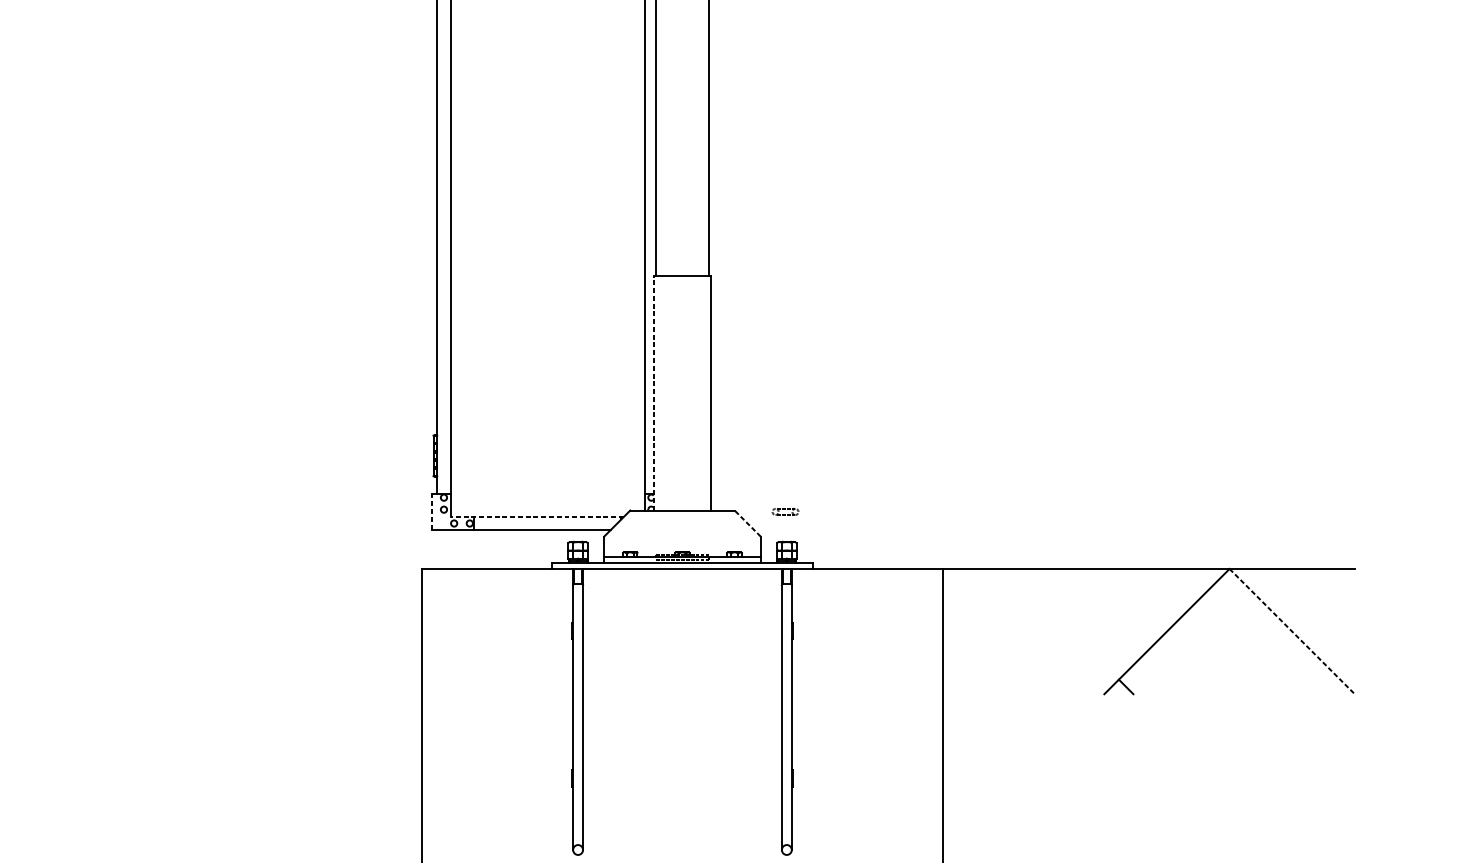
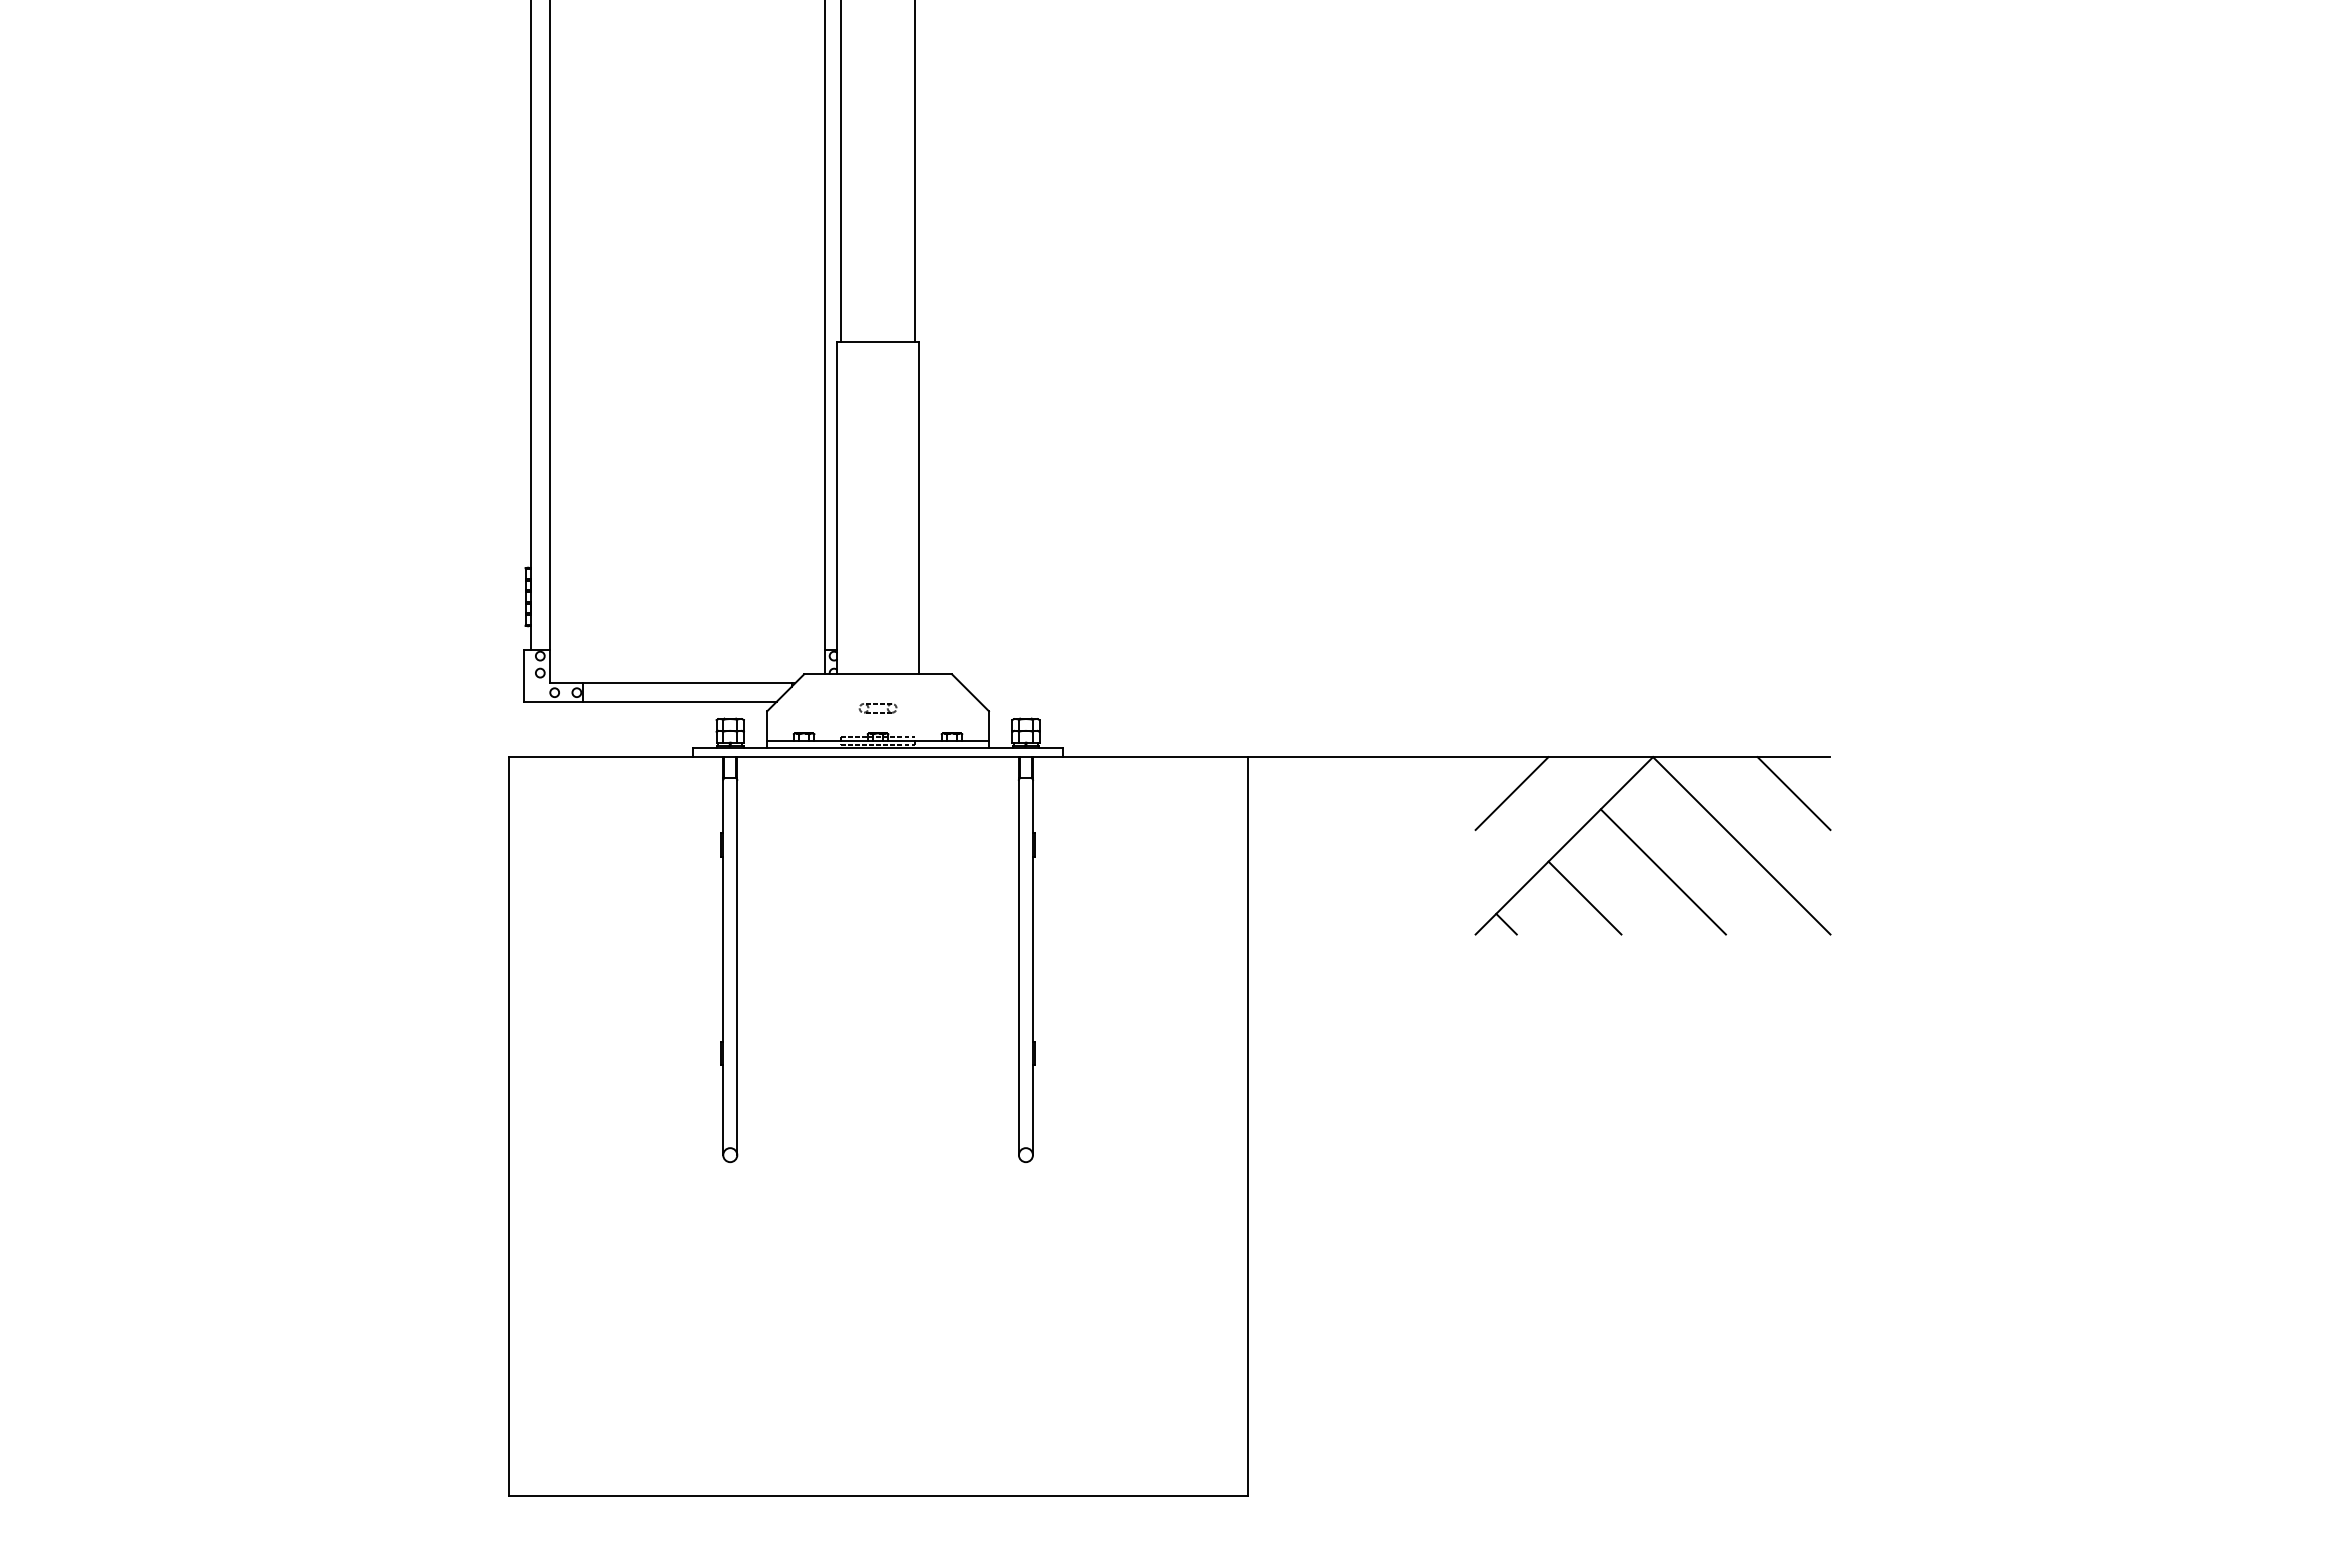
line: (653, 392) -> (837, 507), dashed -> solid
line: (432, 512) -> (523, 676), dashed -> solid
part: (785, 512) -> (877, 708), moved
line: (537, 517) -> (672, 683), dashed -> solid
line: (747, 523) -> (970, 692), dashed -> solid
line: (1129, 594) -> (1511, 793), added
line: (1328, 594) -> (1793, 793), added
line: (1292, 632) -> (1742, 846), dashed -> solid
line: (1236, 649) -> (1662, 871), added
line: (1181, 668) -> (1584, 897), added

